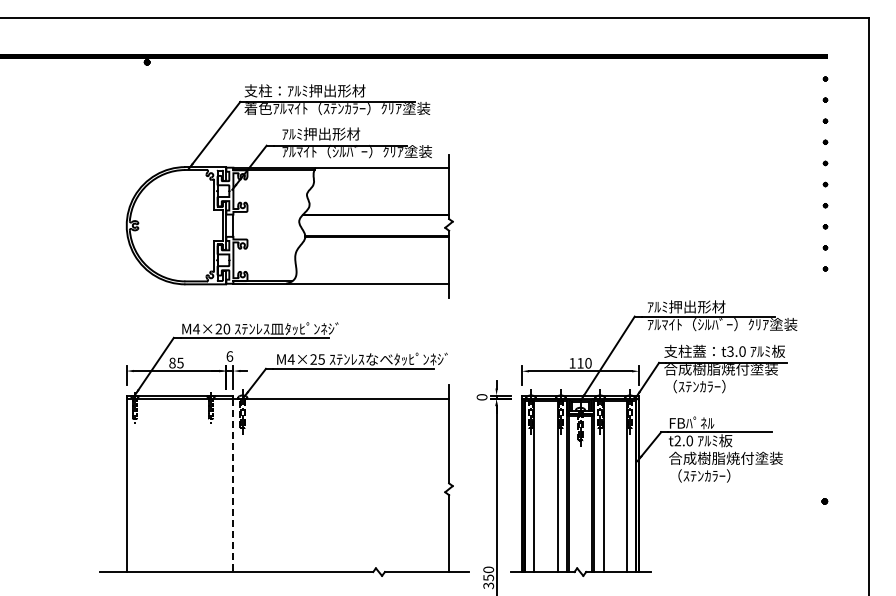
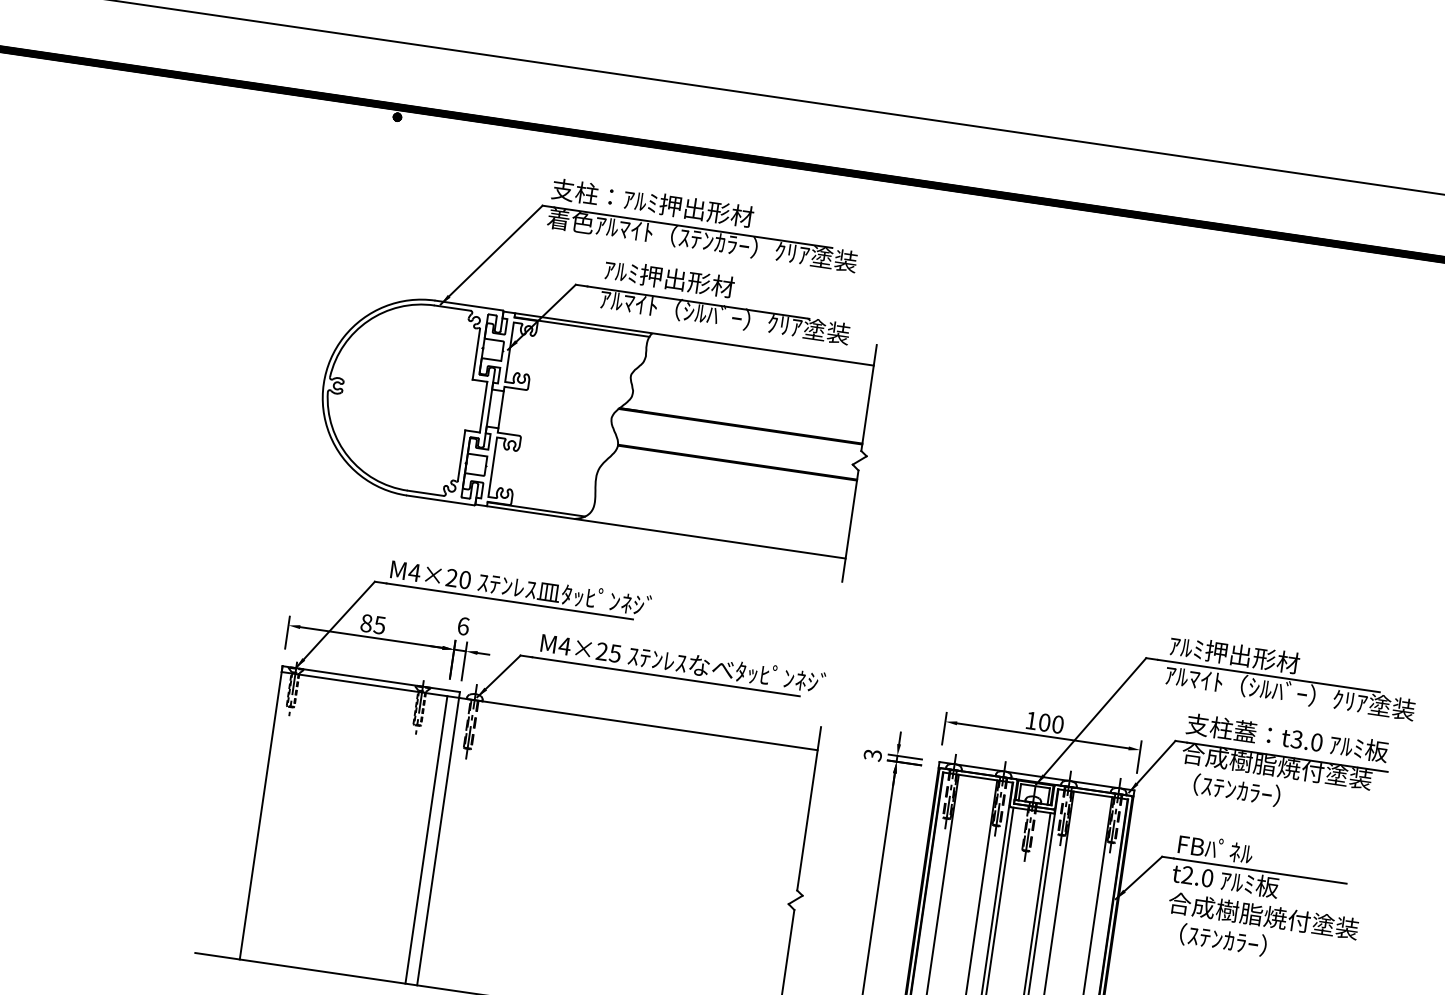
text: (580, 363) -> (1044, 722), 110 -> 100
text: (481, 397) -> (871, 755), 0 -> 3
line: (226, 485) -> (426, 839), added
line: (233, 486) -> (438, 843), dashed -> solid

